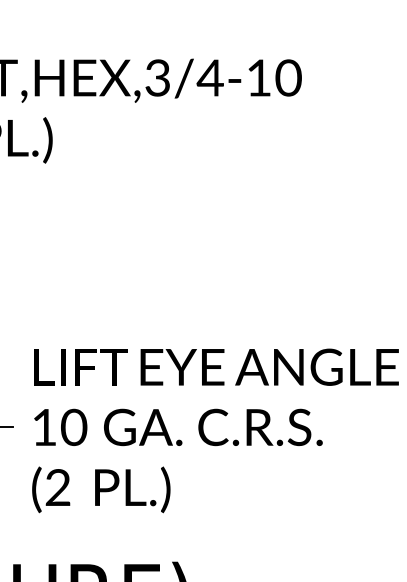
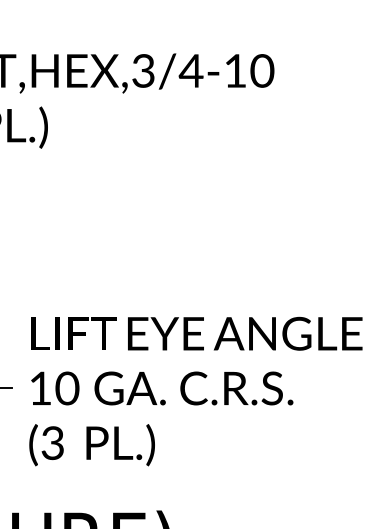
text: (57, 489) -> (52, 444), (2 -> (3

